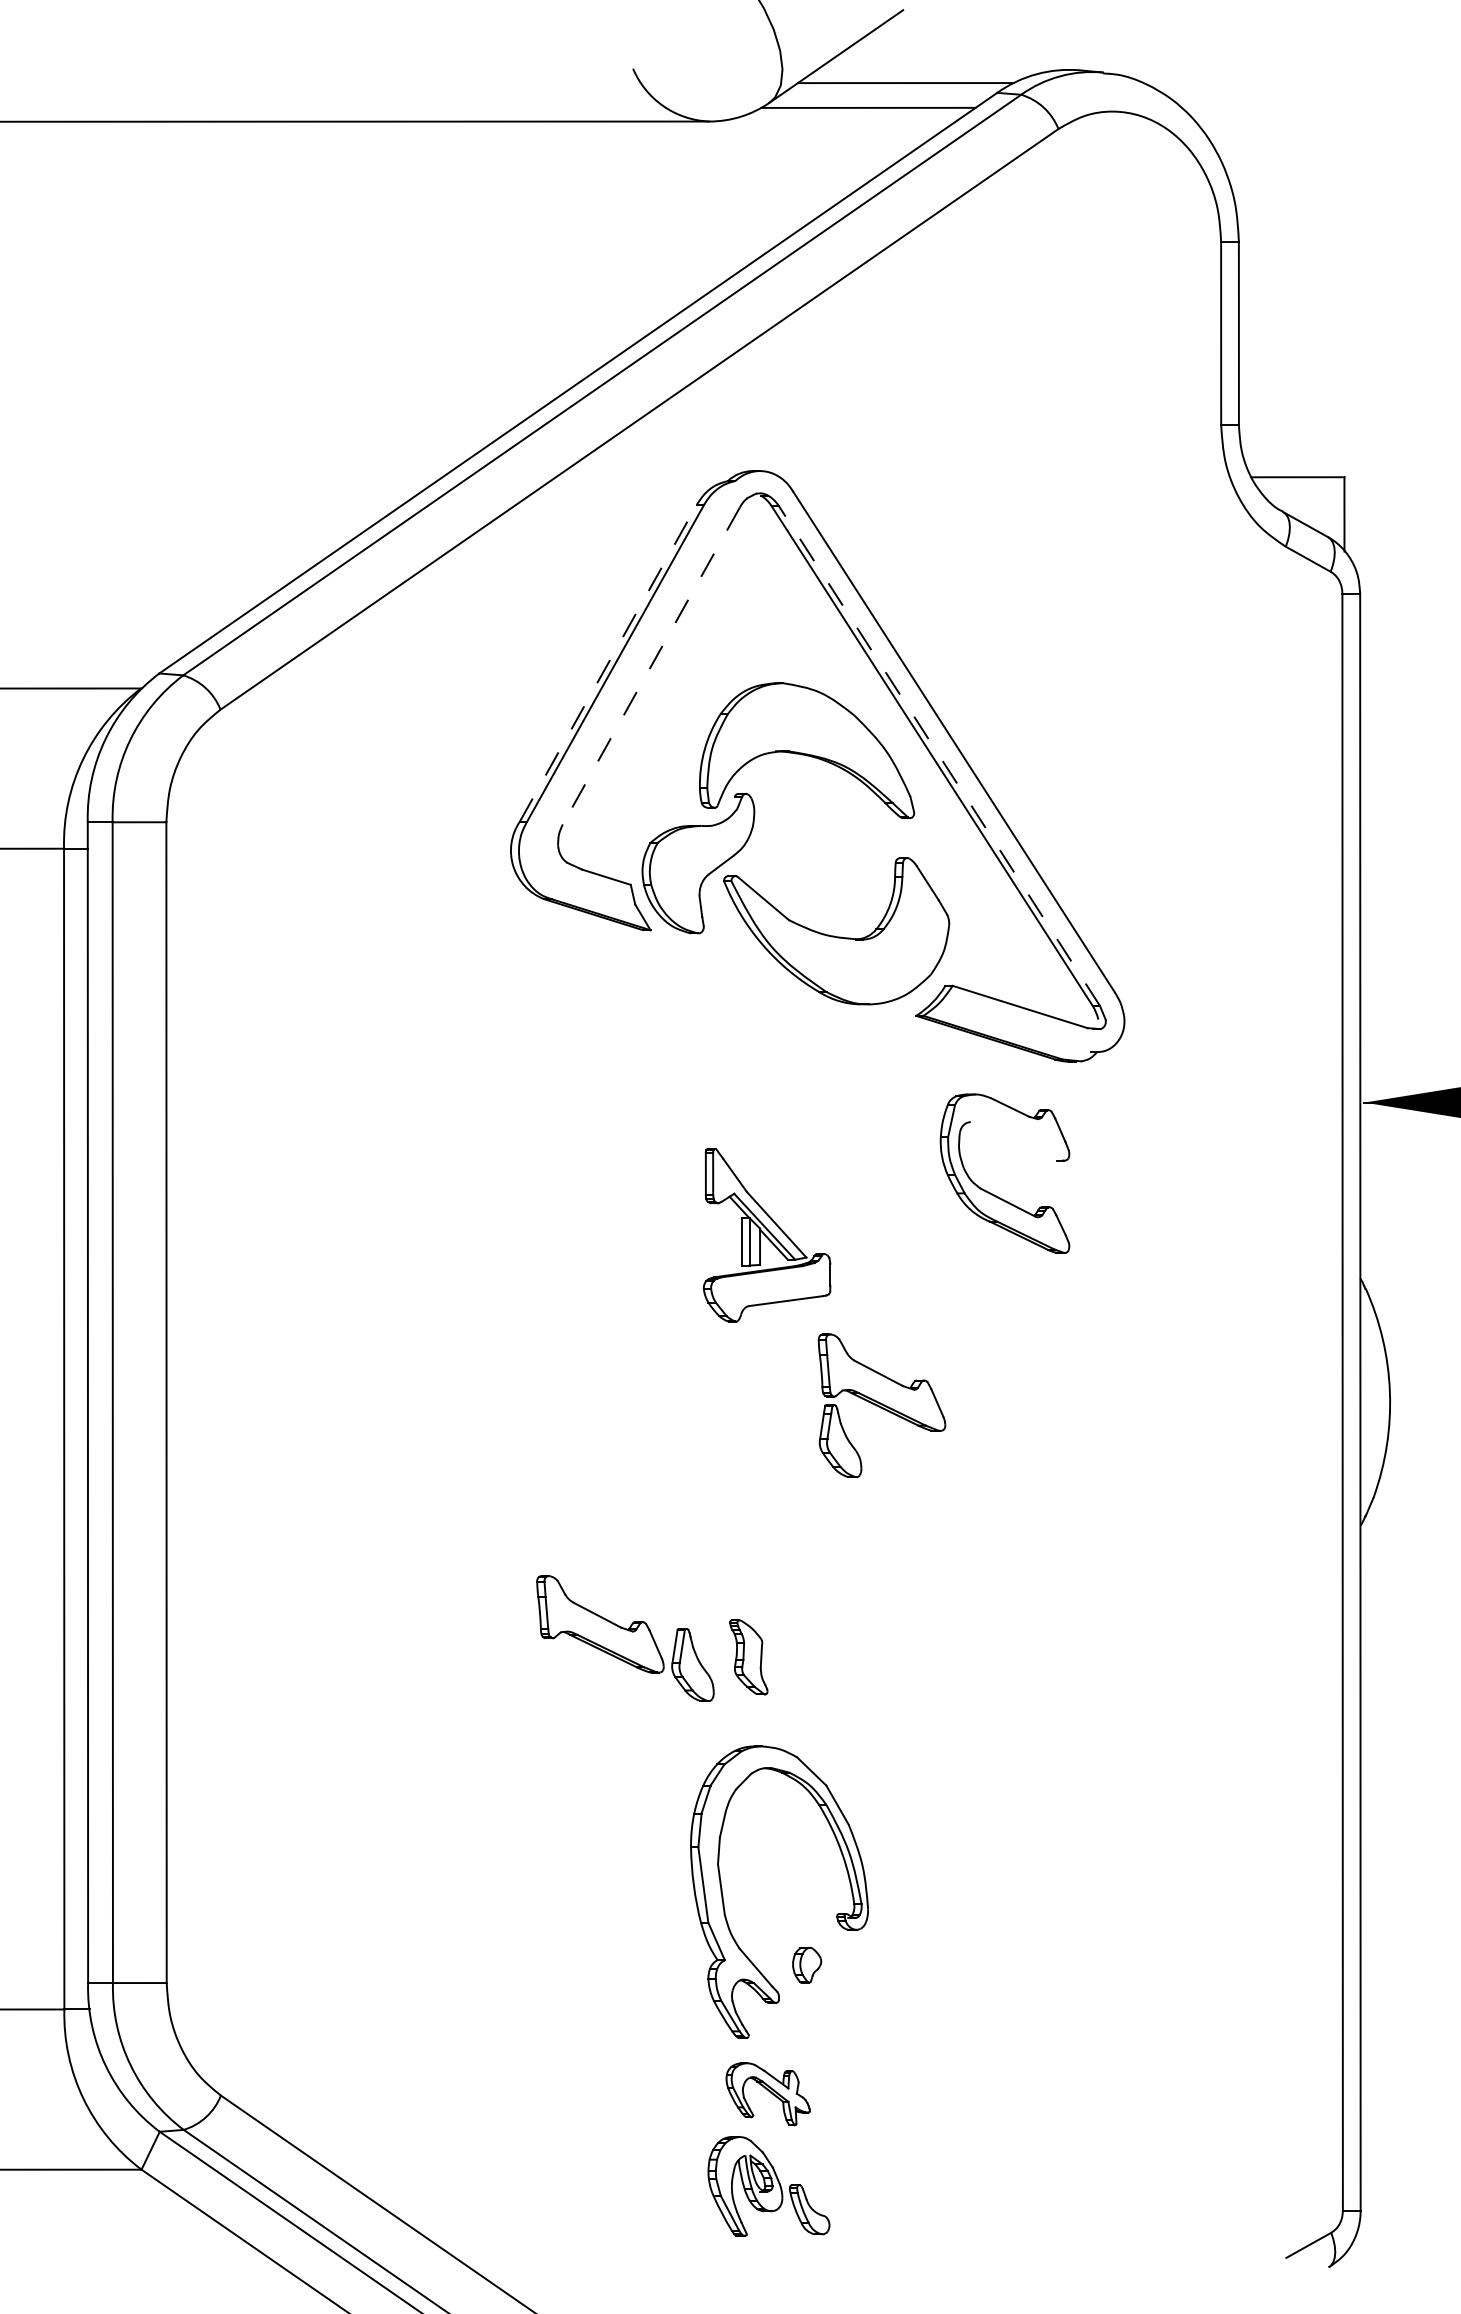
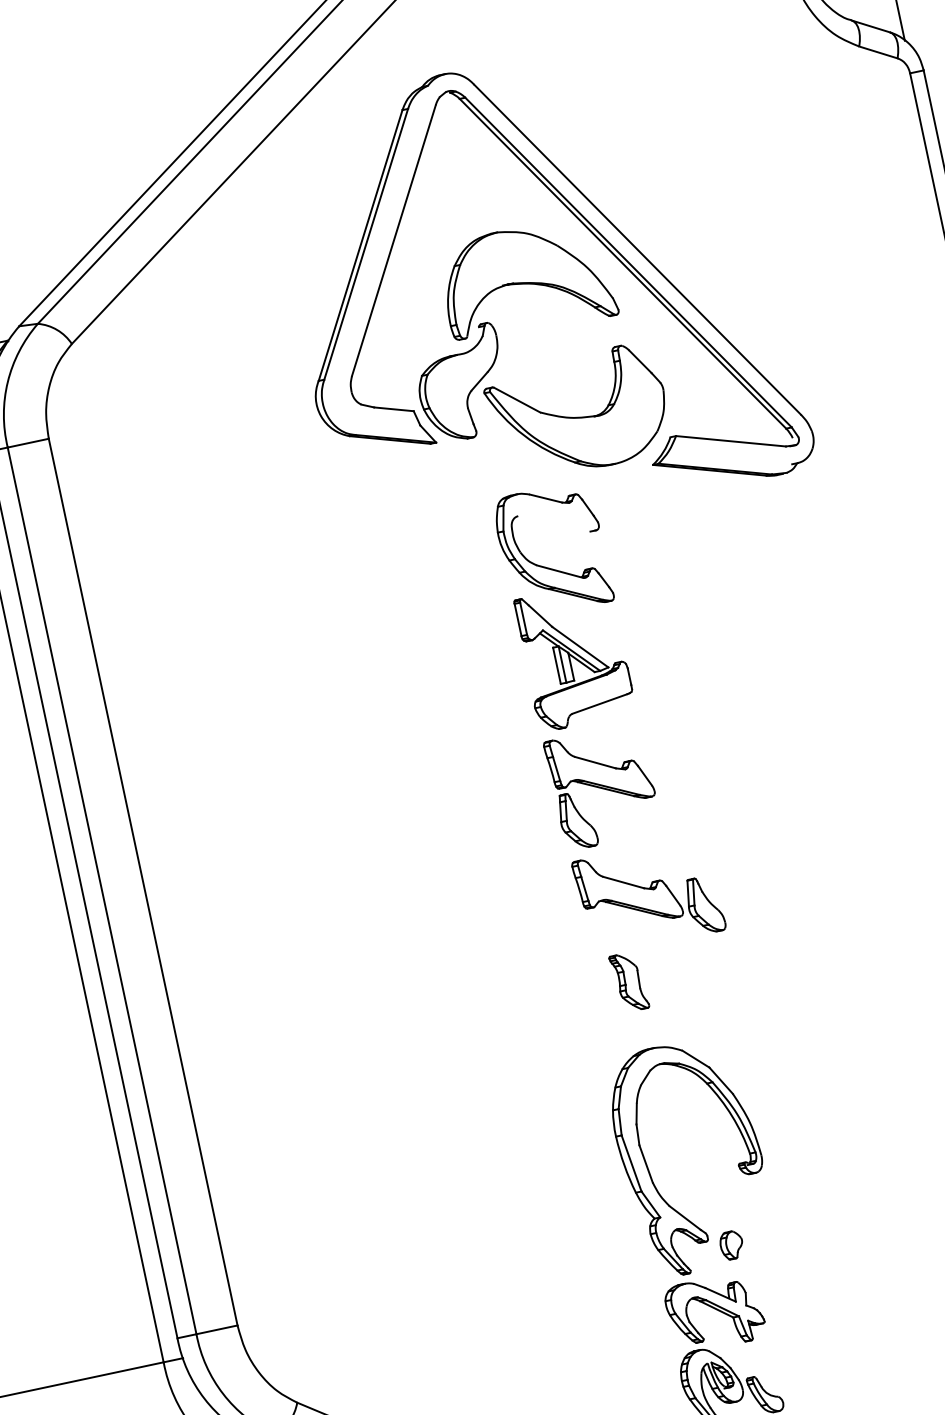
line: (608, 662) -> (360, 244), dashed -> solid
line: (651, 666) -> (394, 241), dashed -> solid
line: (939, 755) -> (628, 262), dashed -> solid
part: (994, 1194) -> (548, 567), moved
part: (881, 1405) -> (602, 786), moved
part: (625, 1638) -> (649, 895), moved
part: (807, 1964) -> (732, 1244), moved
part: (767, 2094) -> (714, 1313), size x1.43

